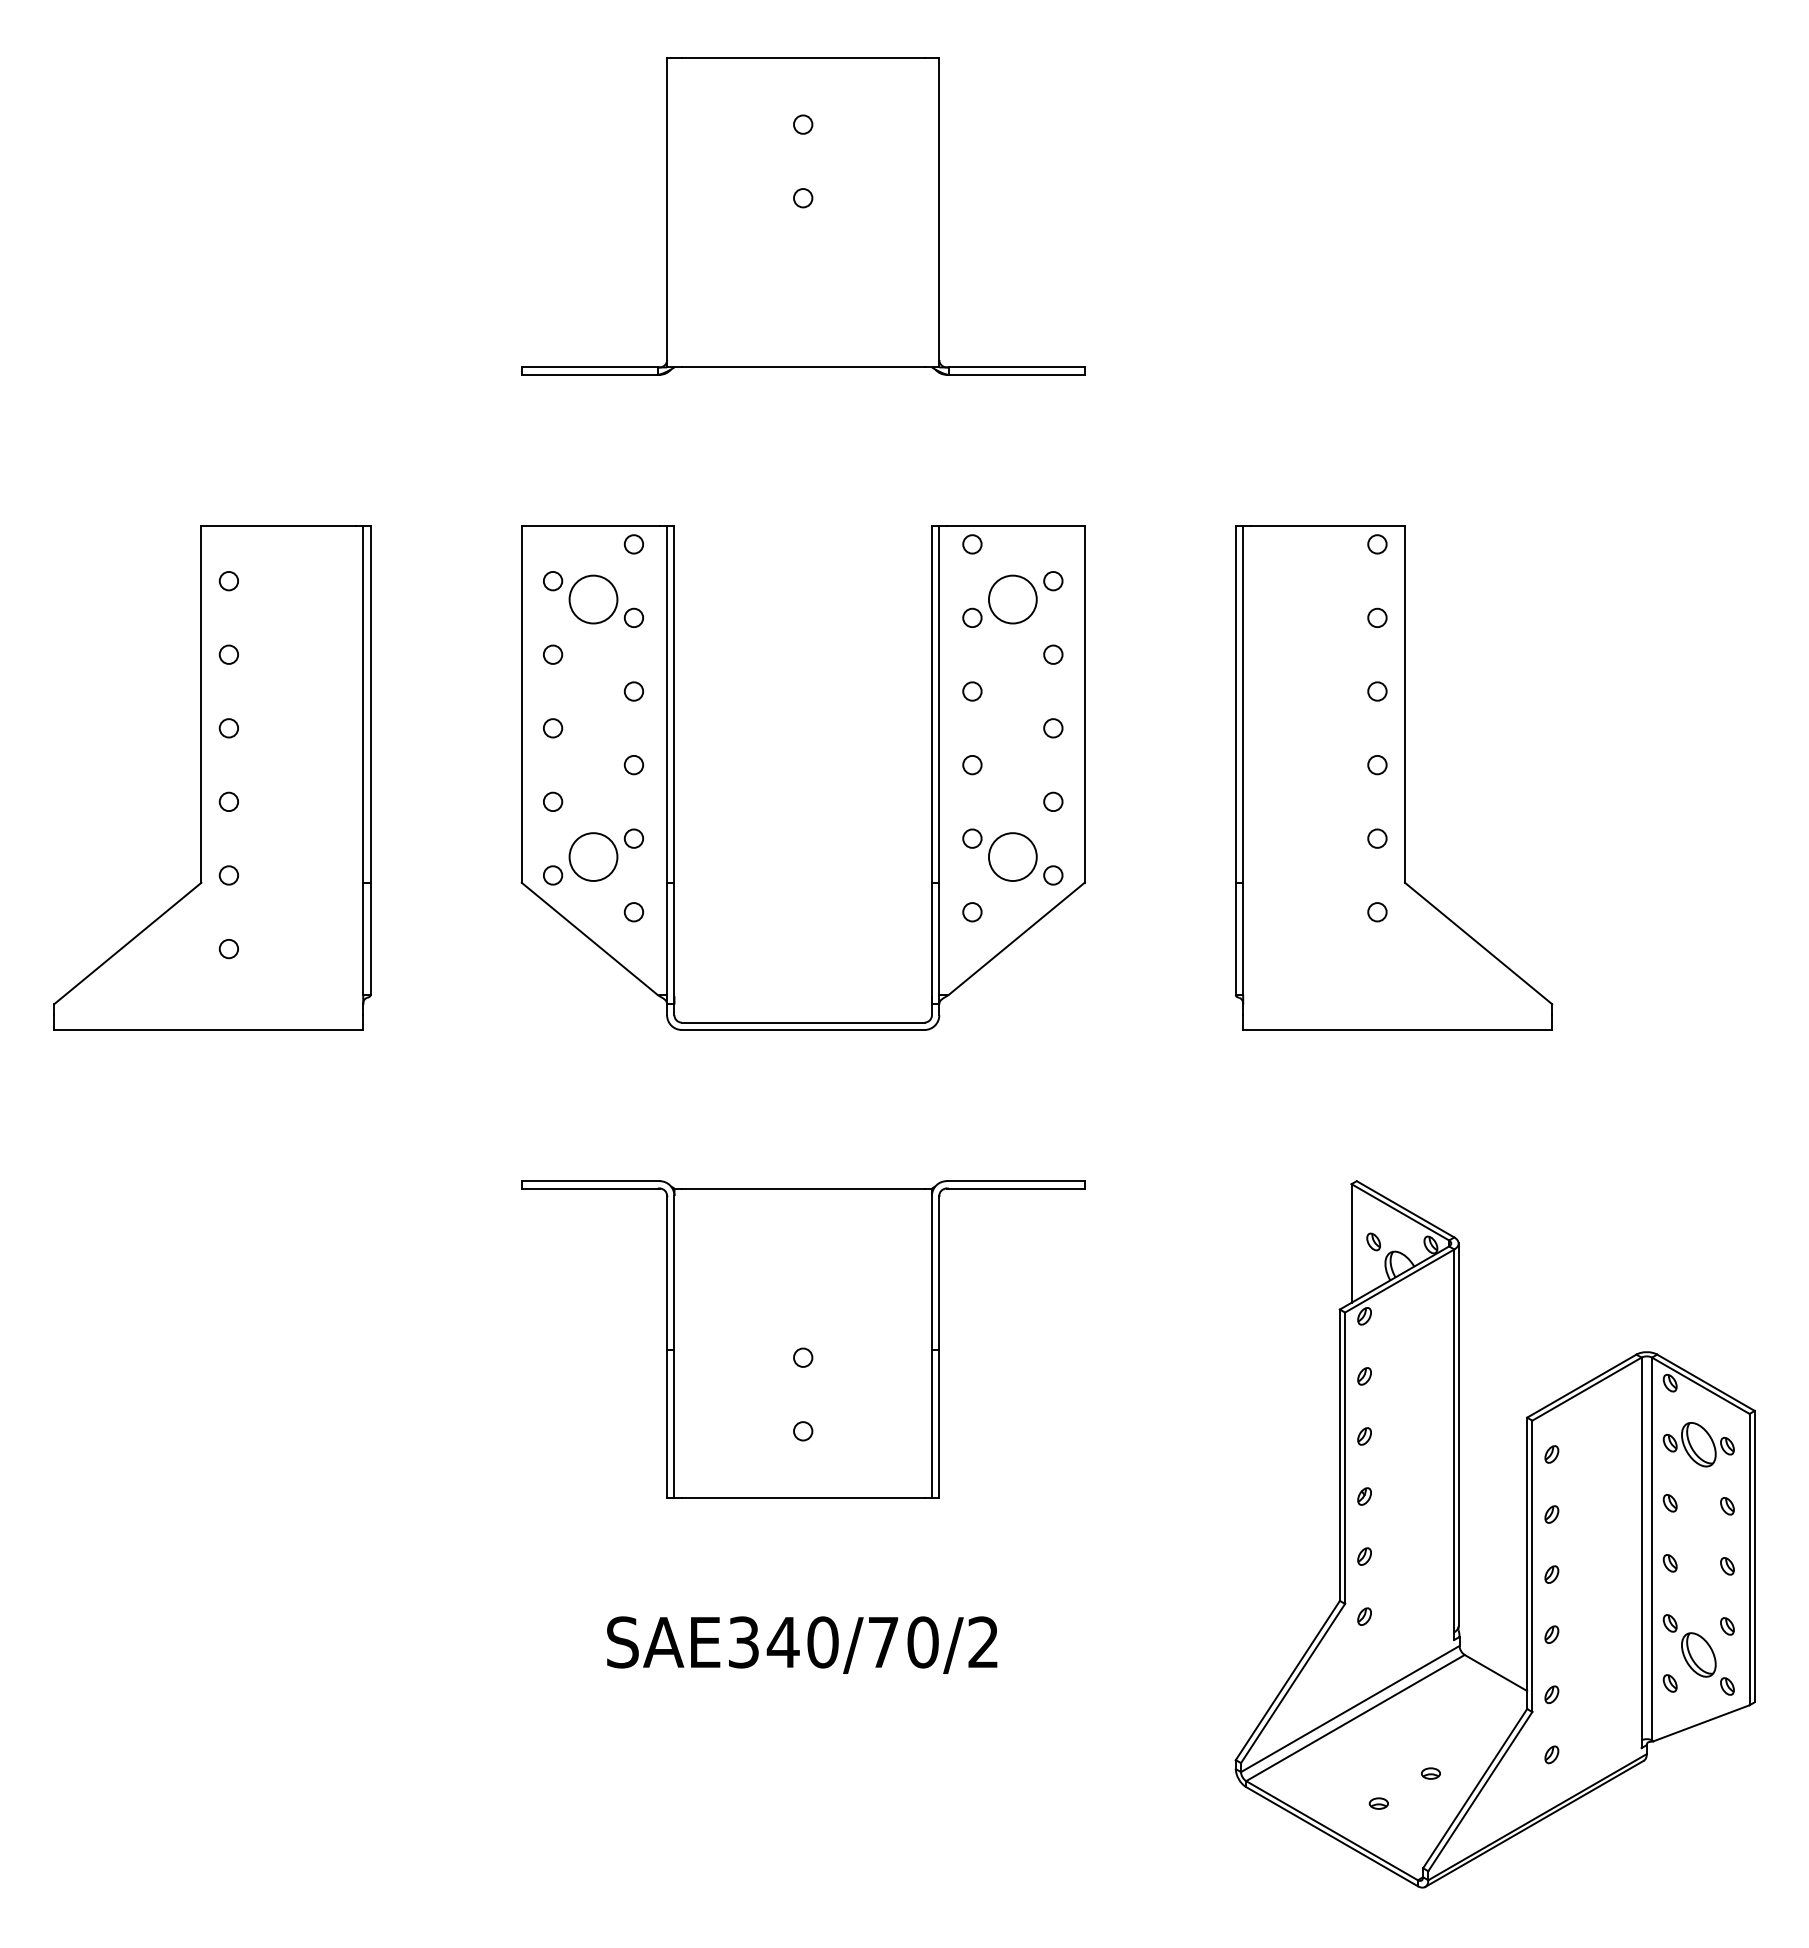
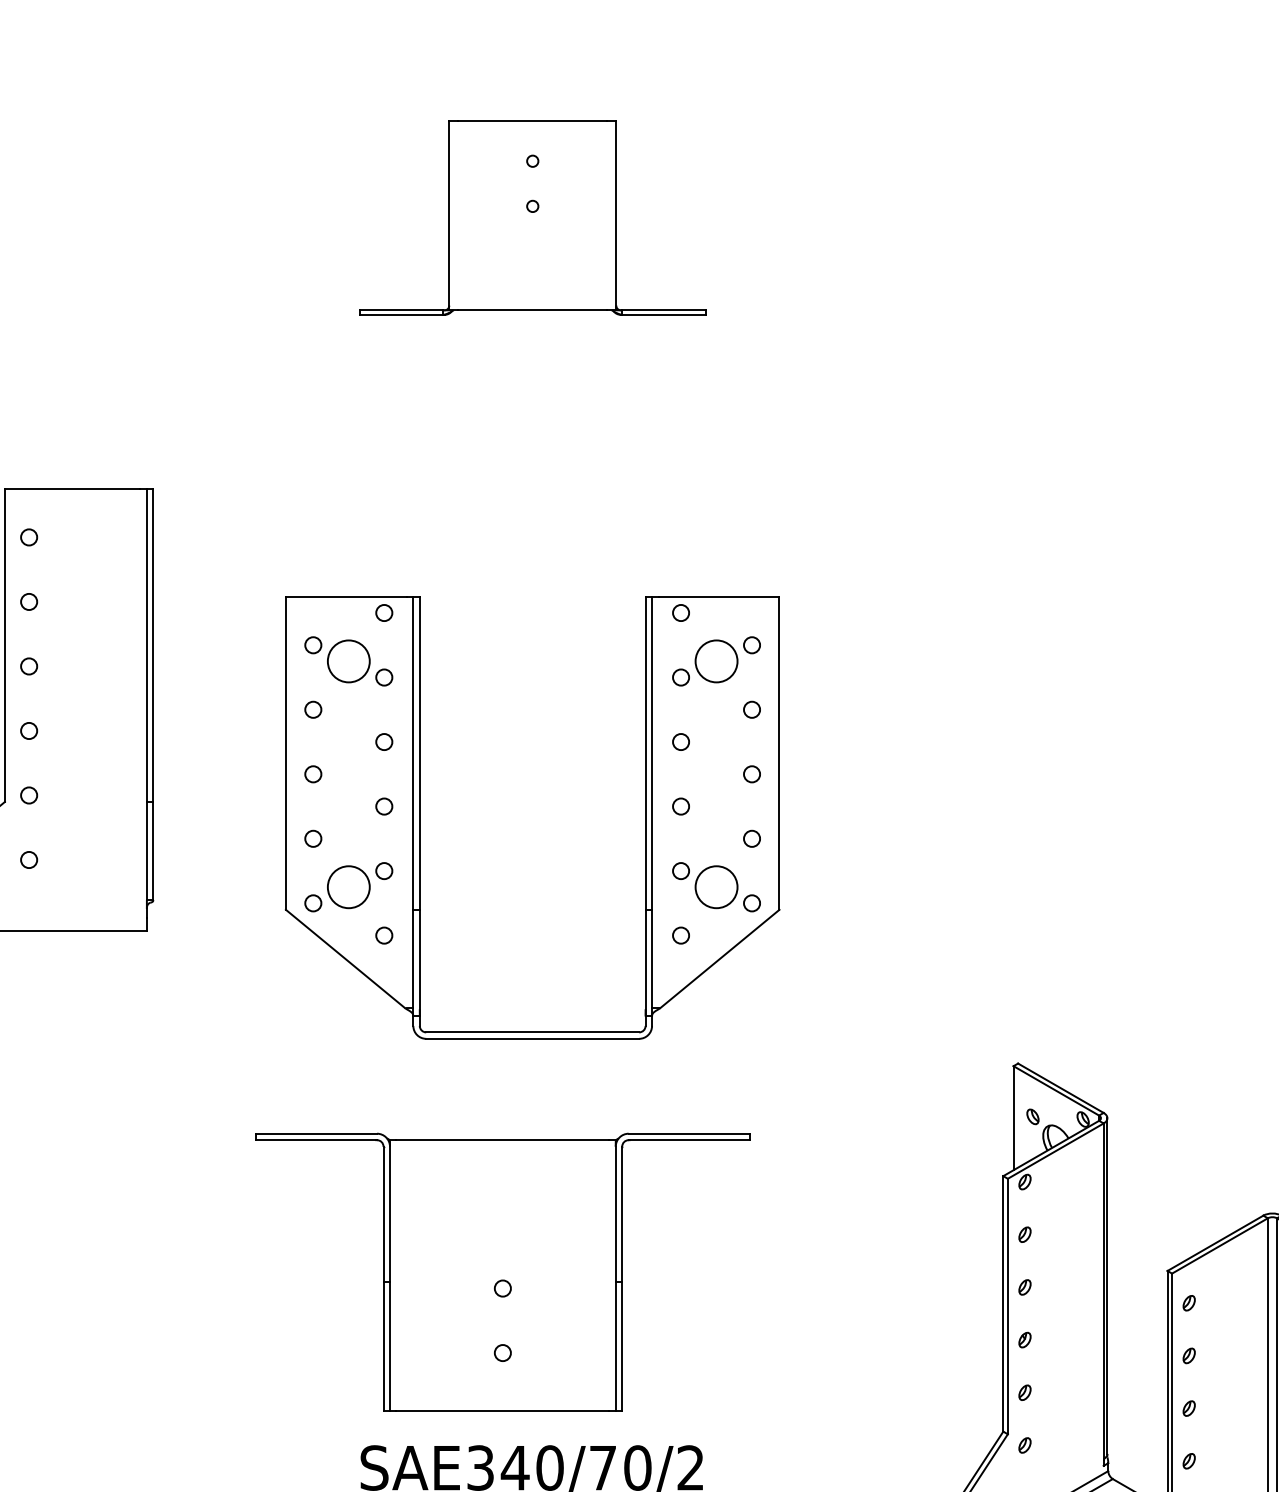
part: (803, 216) -> (532, 217), size x0.7
part: (674, 777) -> (419, 817), moved
part: (1394, 777) -> (1051, 709), removed
part: (803, 1339) -> (503, 1272), moved

